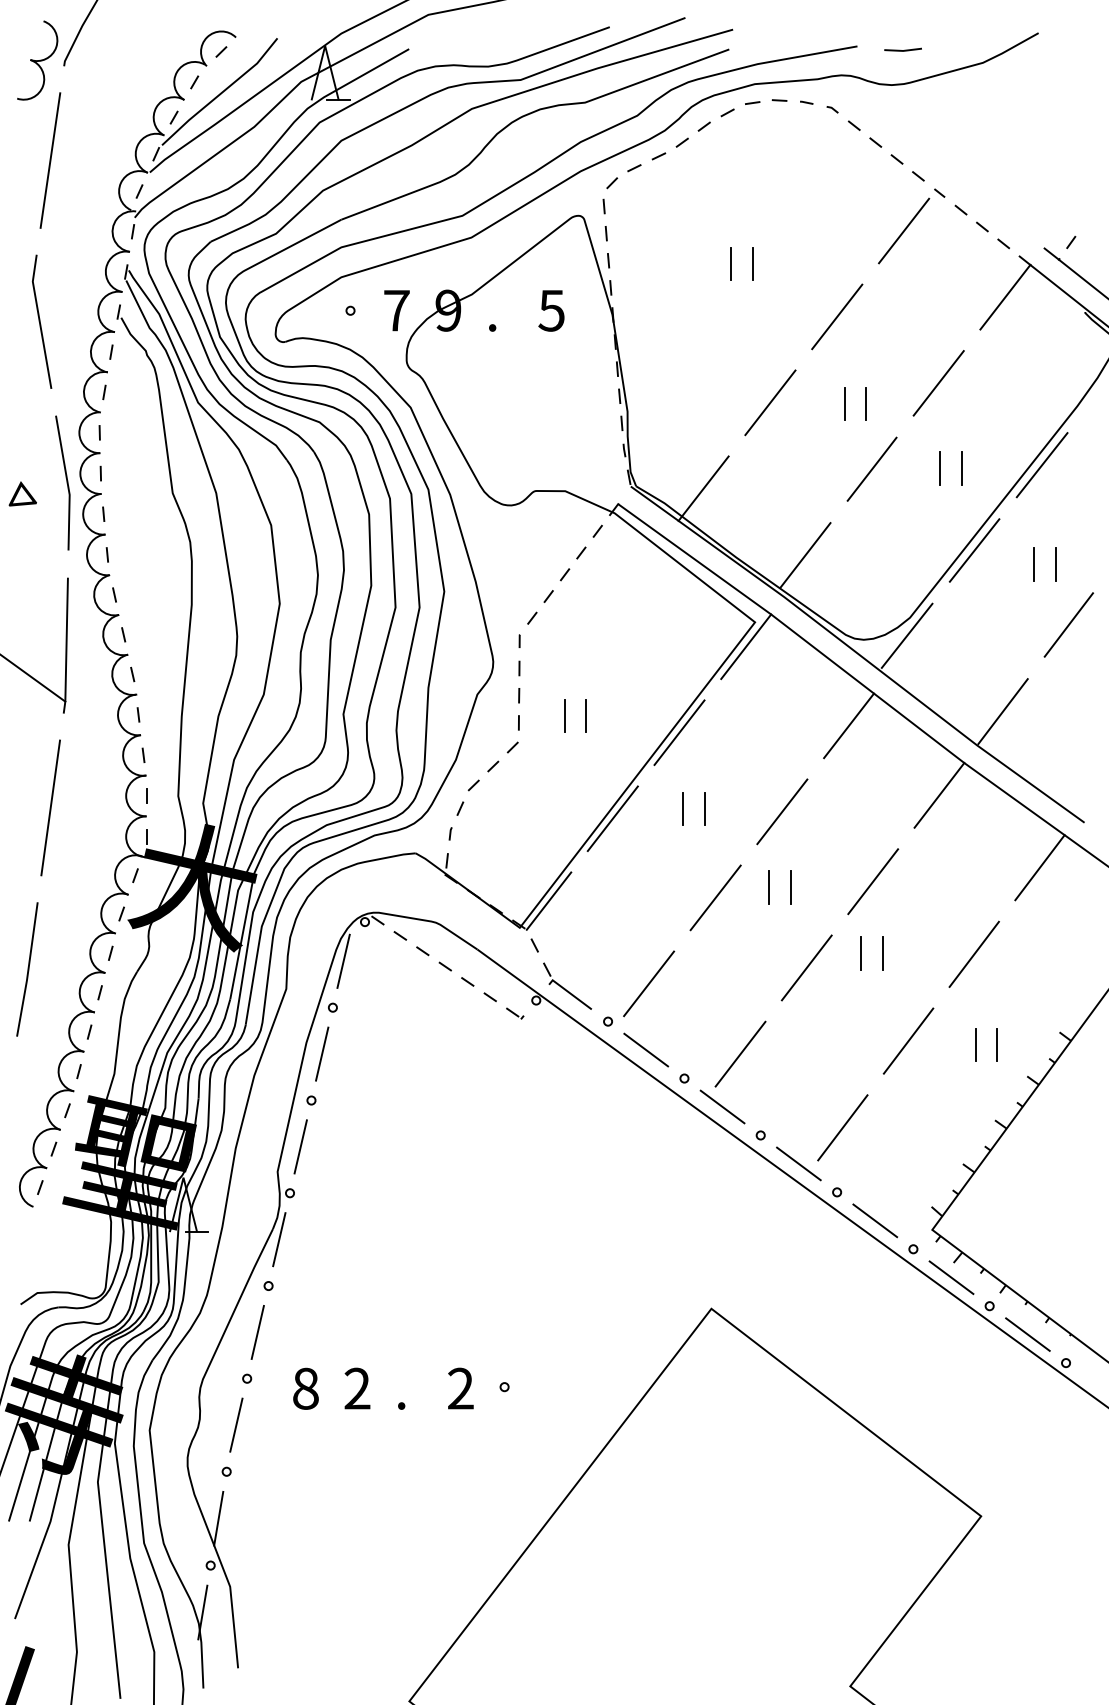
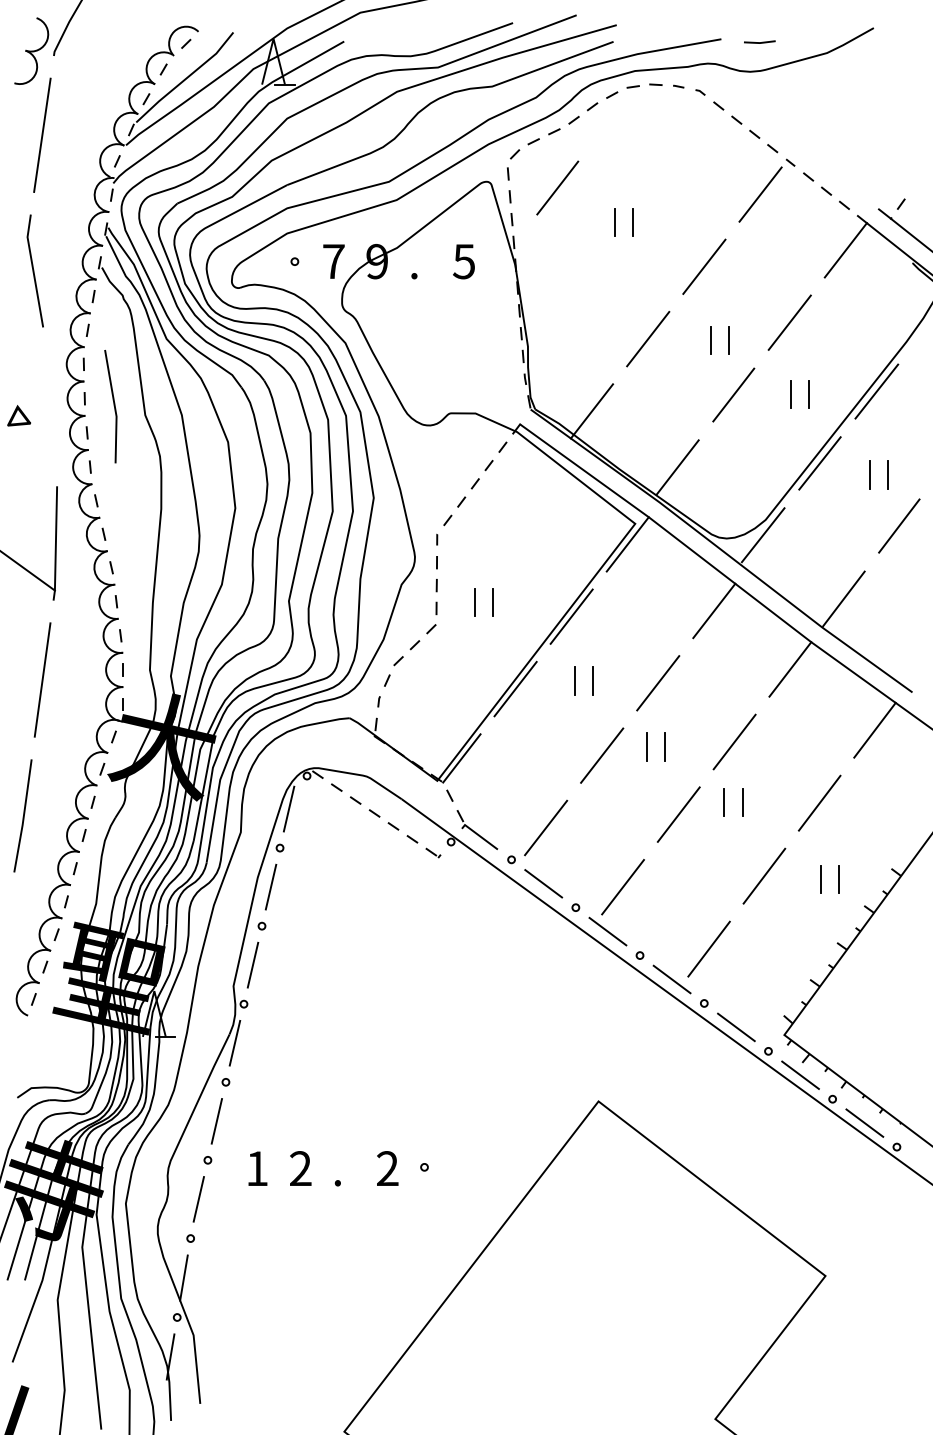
line: (662, 222) -> (557, 187), added
line: (66, 482) -> (113, 406), moved
text: (306, 1388) -> (257, 1168), 8 -> 1

